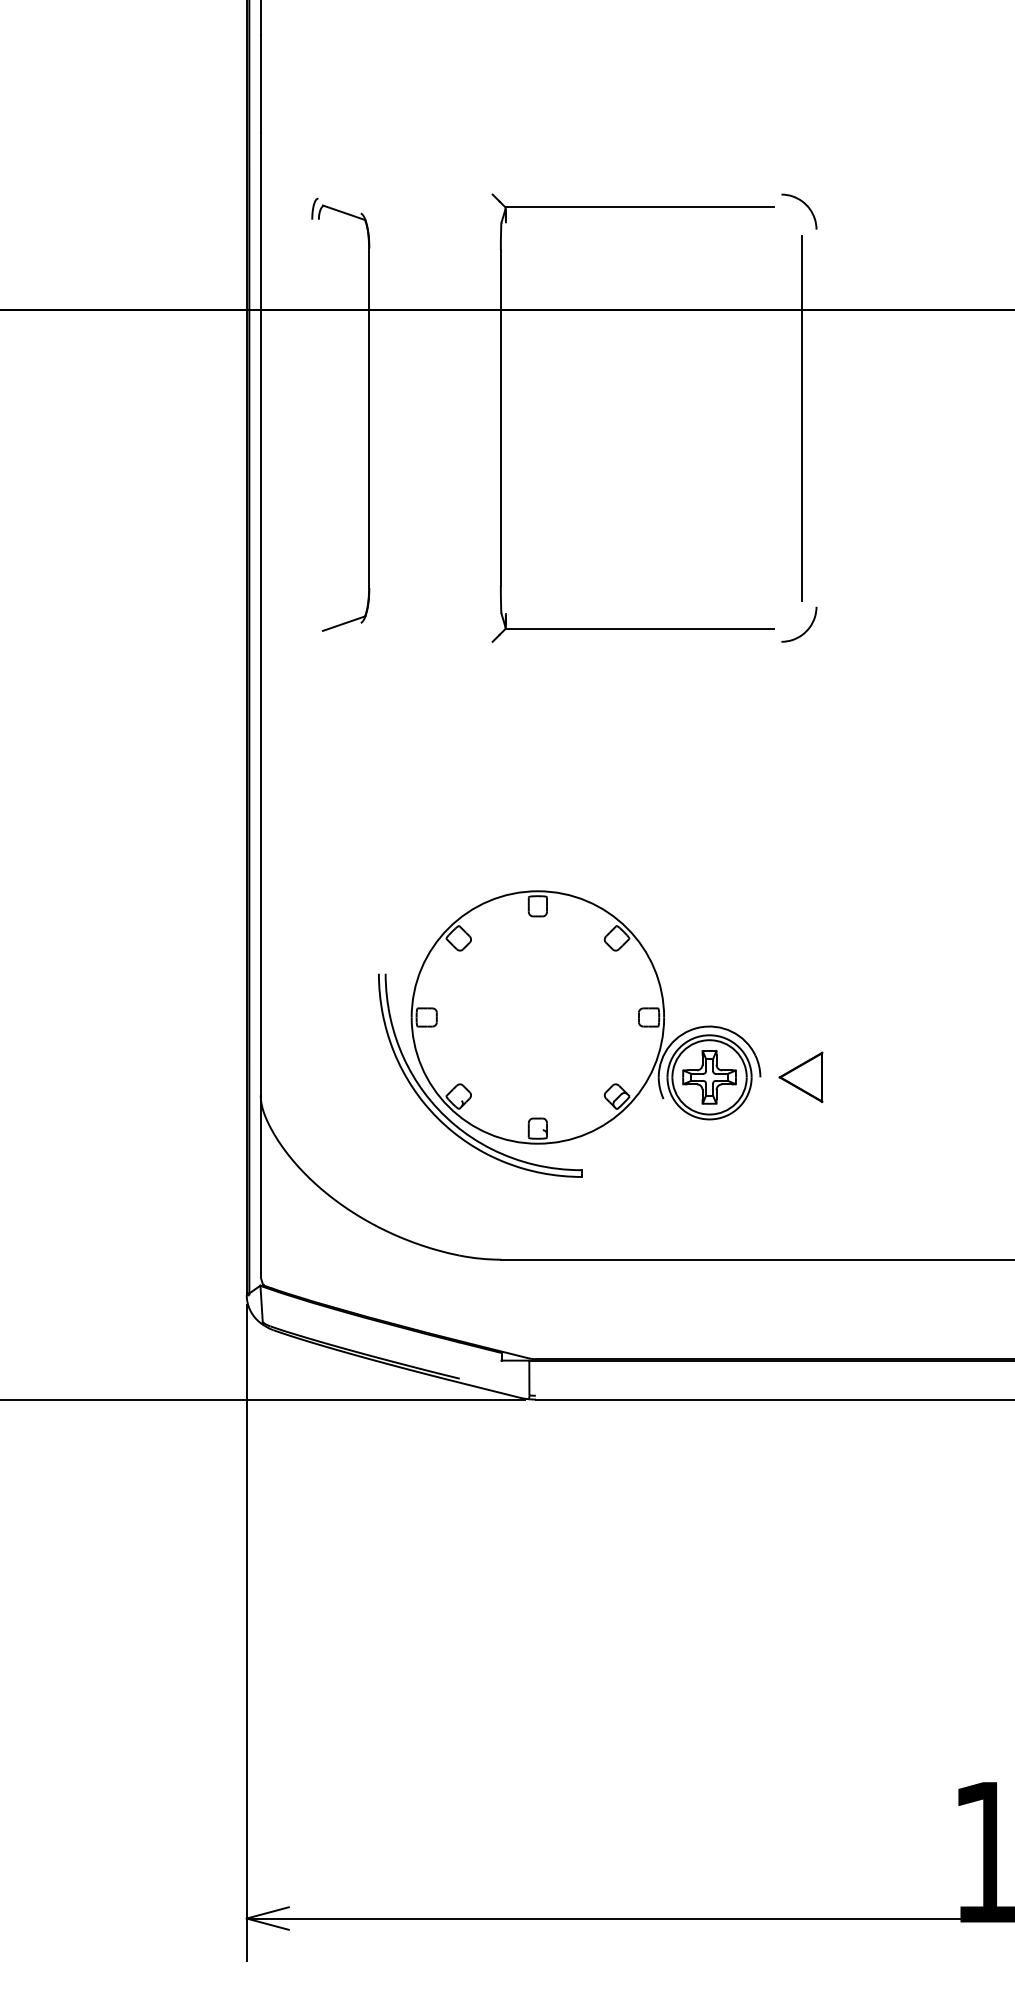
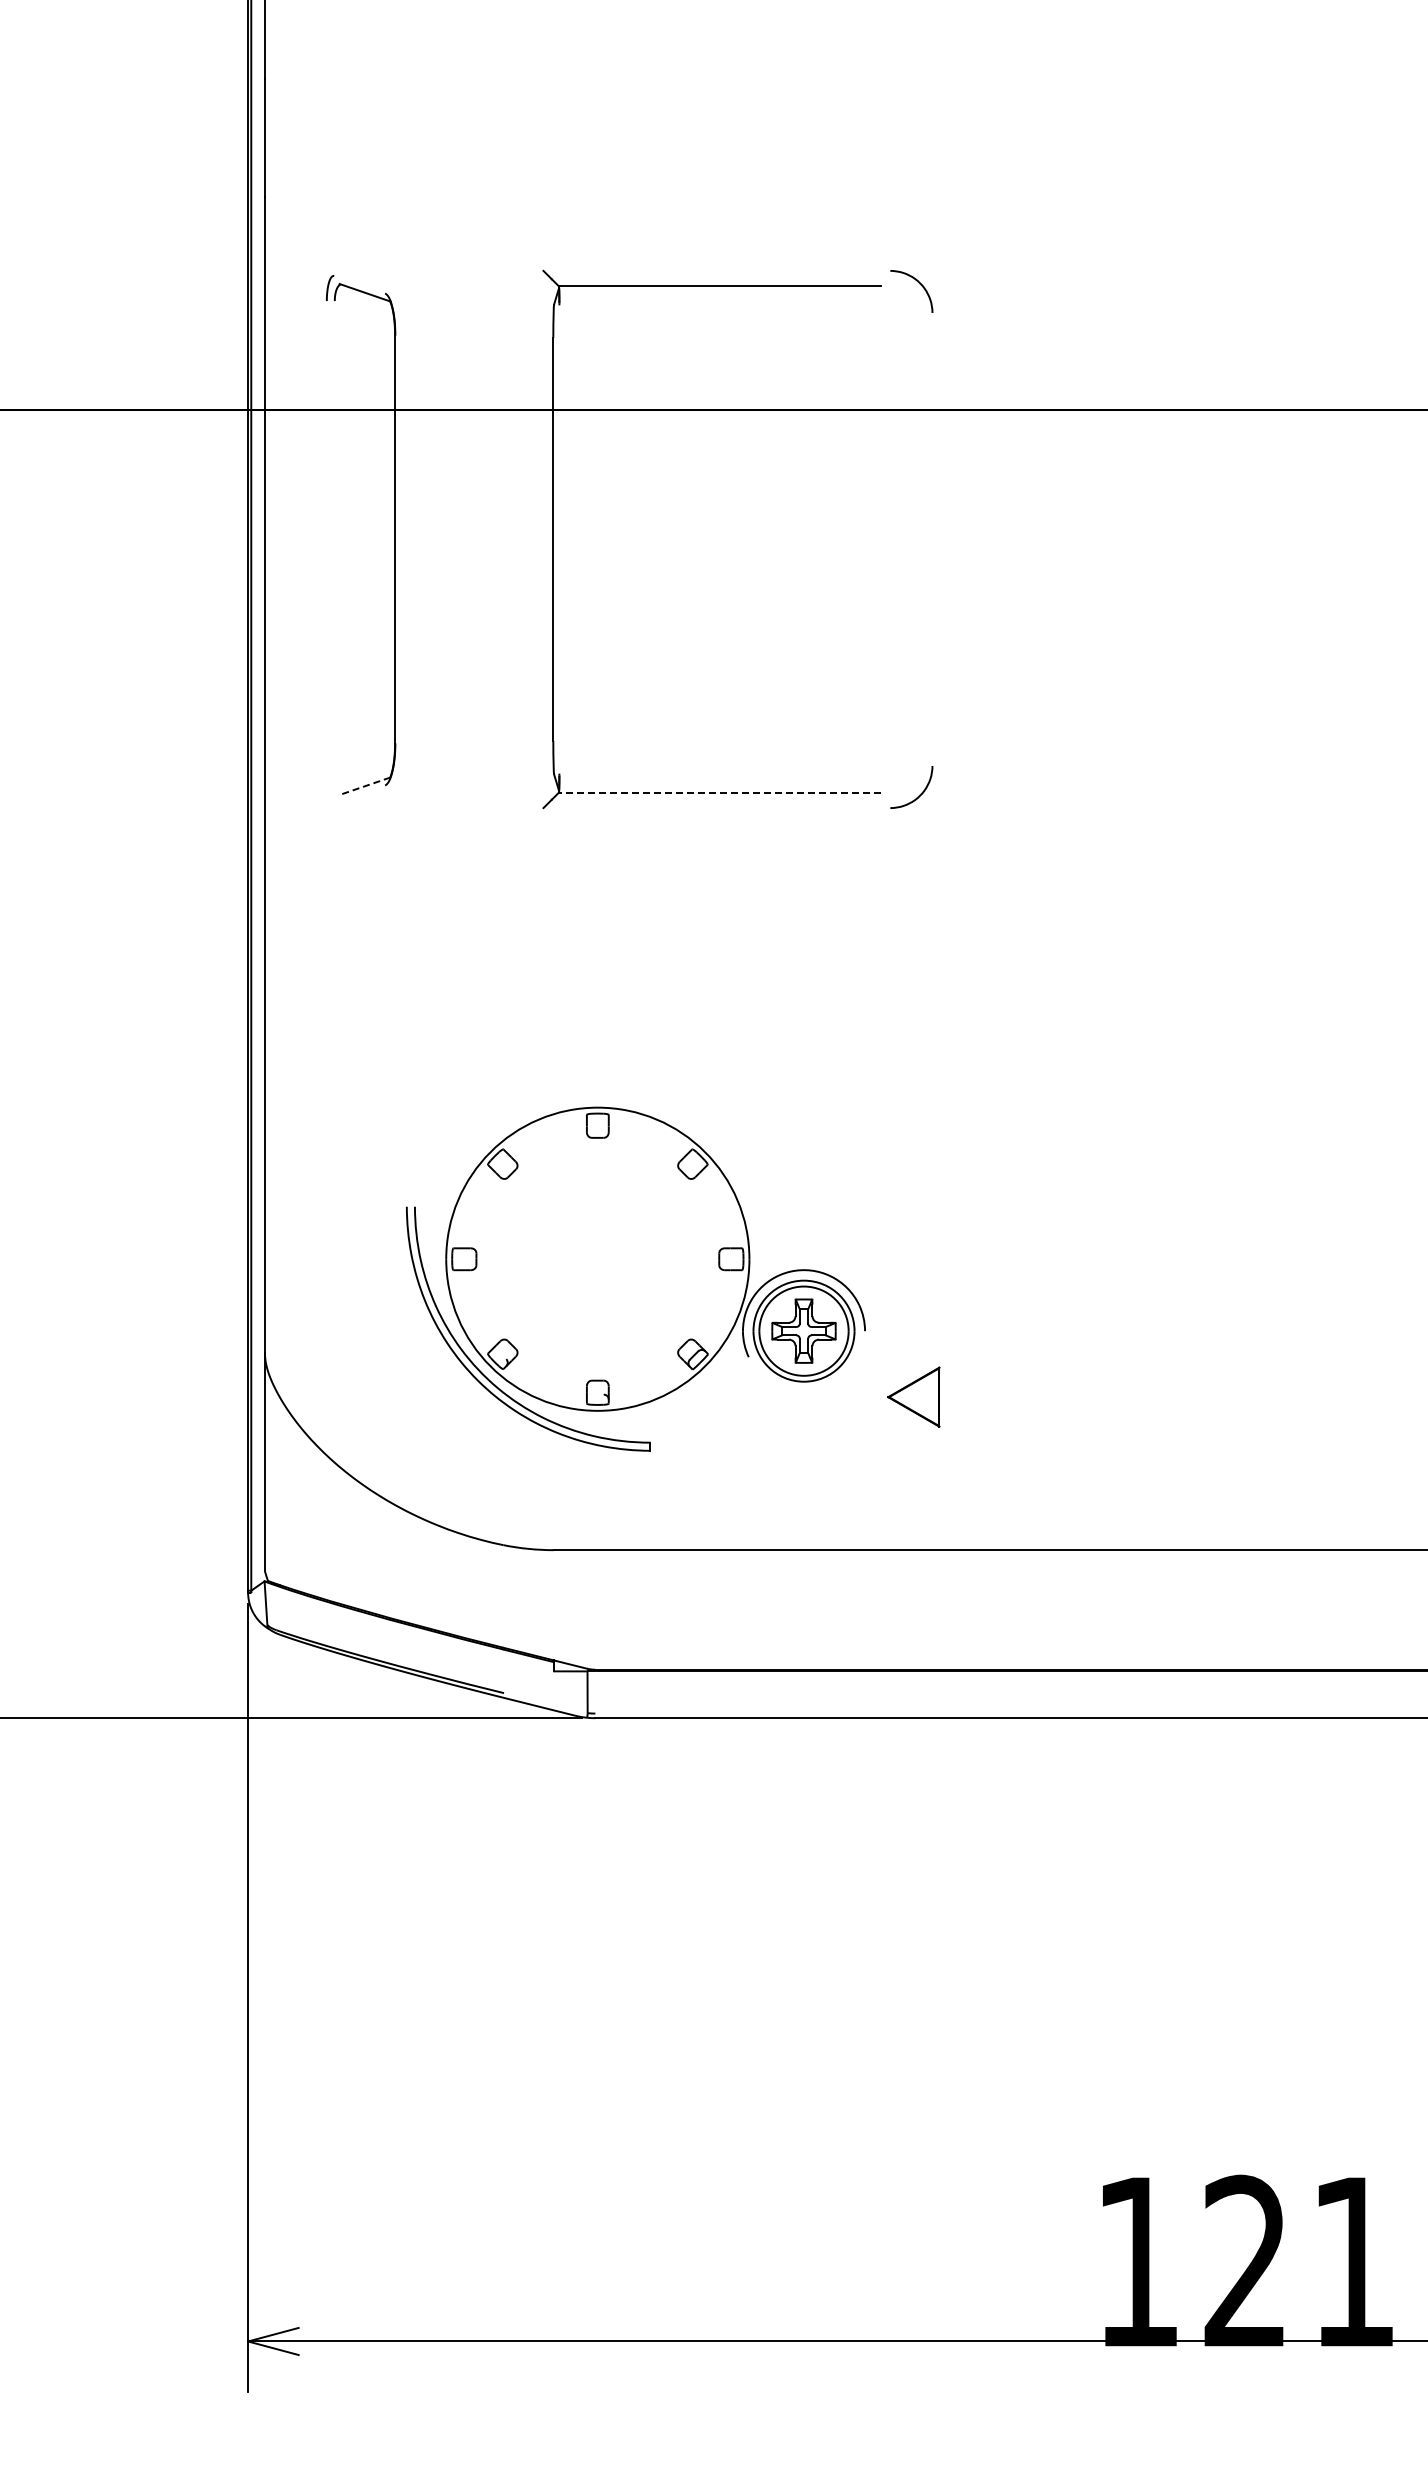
line: (801, 418) -> (914, 539), removed
line: (344, 623) -> (365, 786), solid -> dashed
line: (639, 628) -> (719, 792), solid -> dashed
part: (800, 1076) -> (913, 1396), moved

